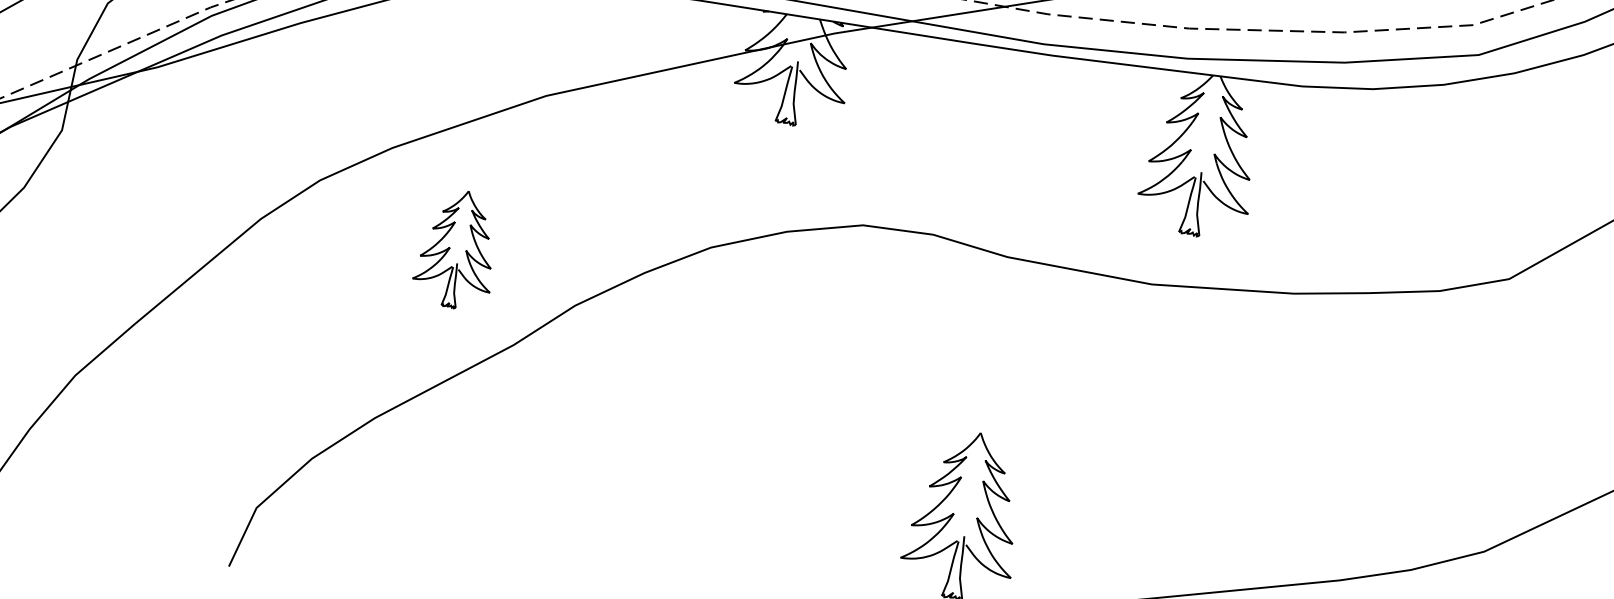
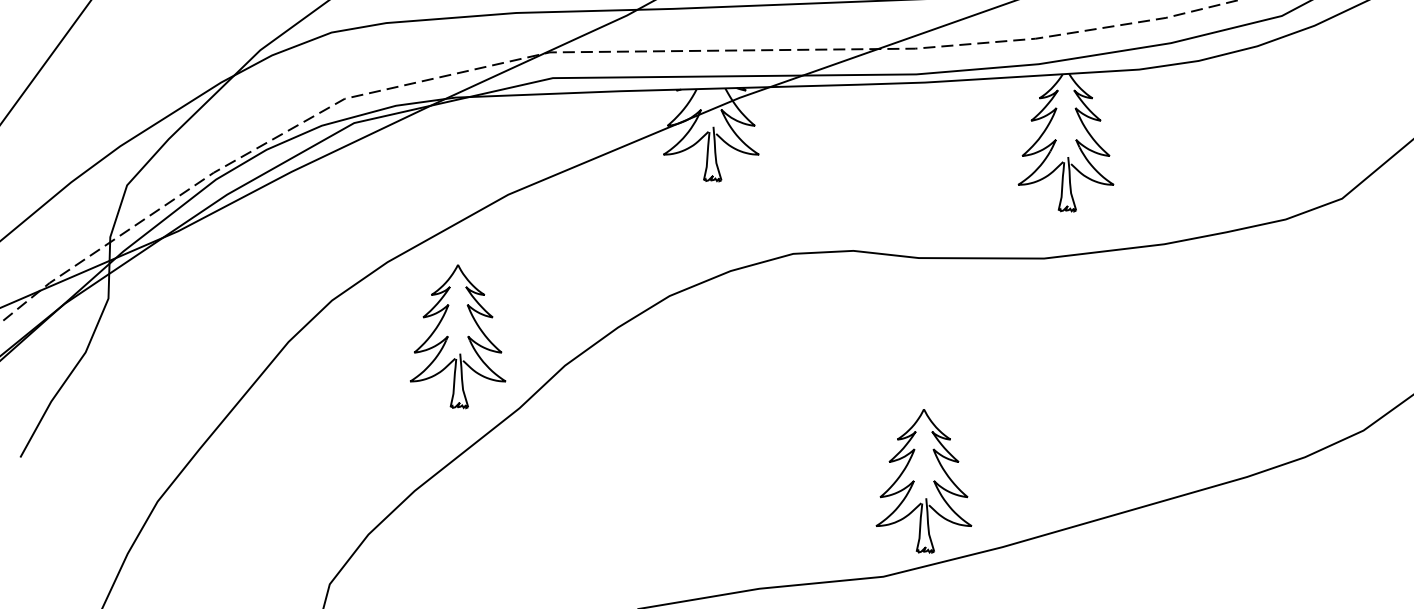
part: (458, 249) -> (458, 336), size x1.43

